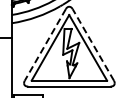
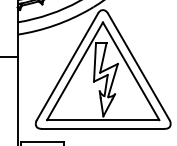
line: (93, 44) -> (139, 66), dashed -> solid
line: (45, 45) -> (67, 67), dashed -> solid

